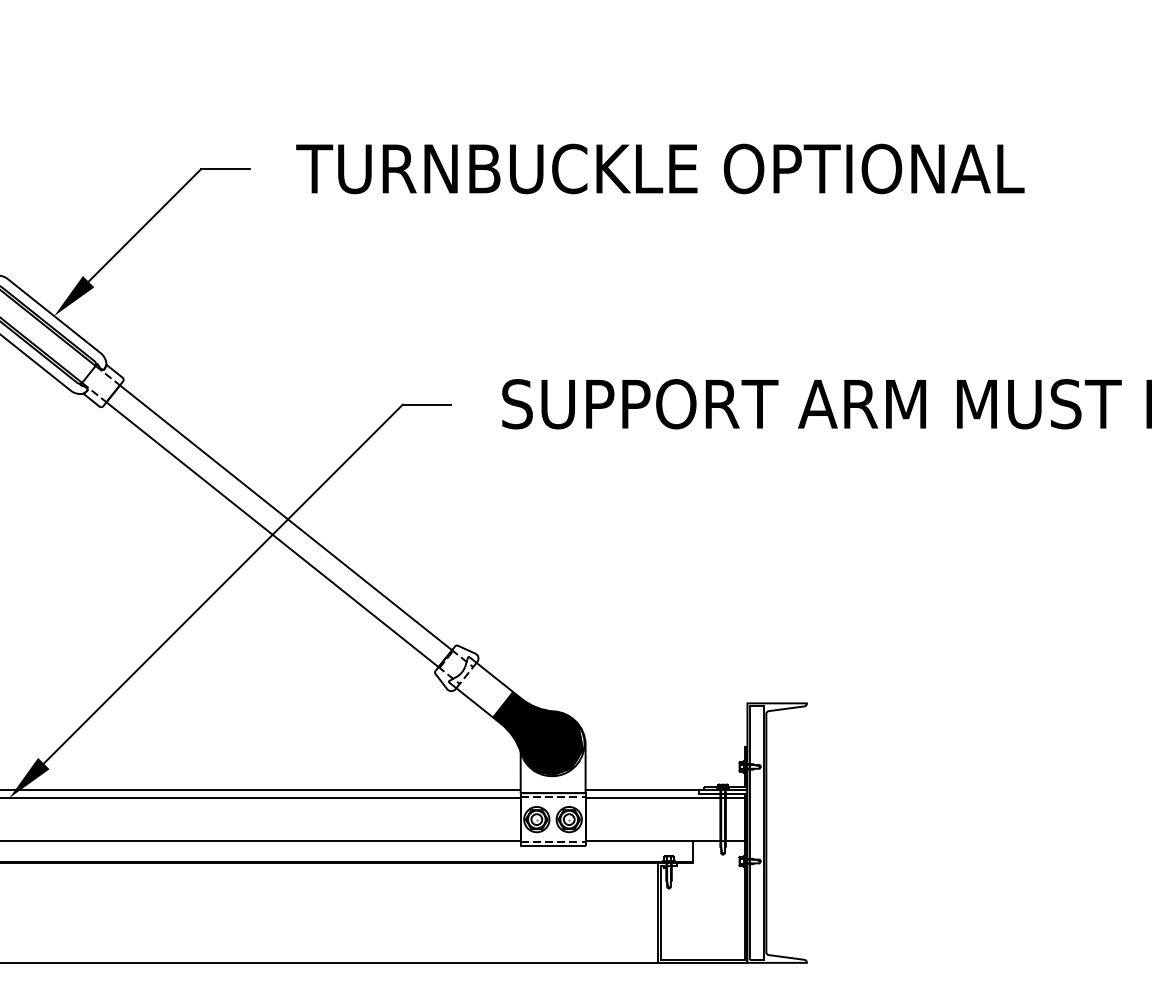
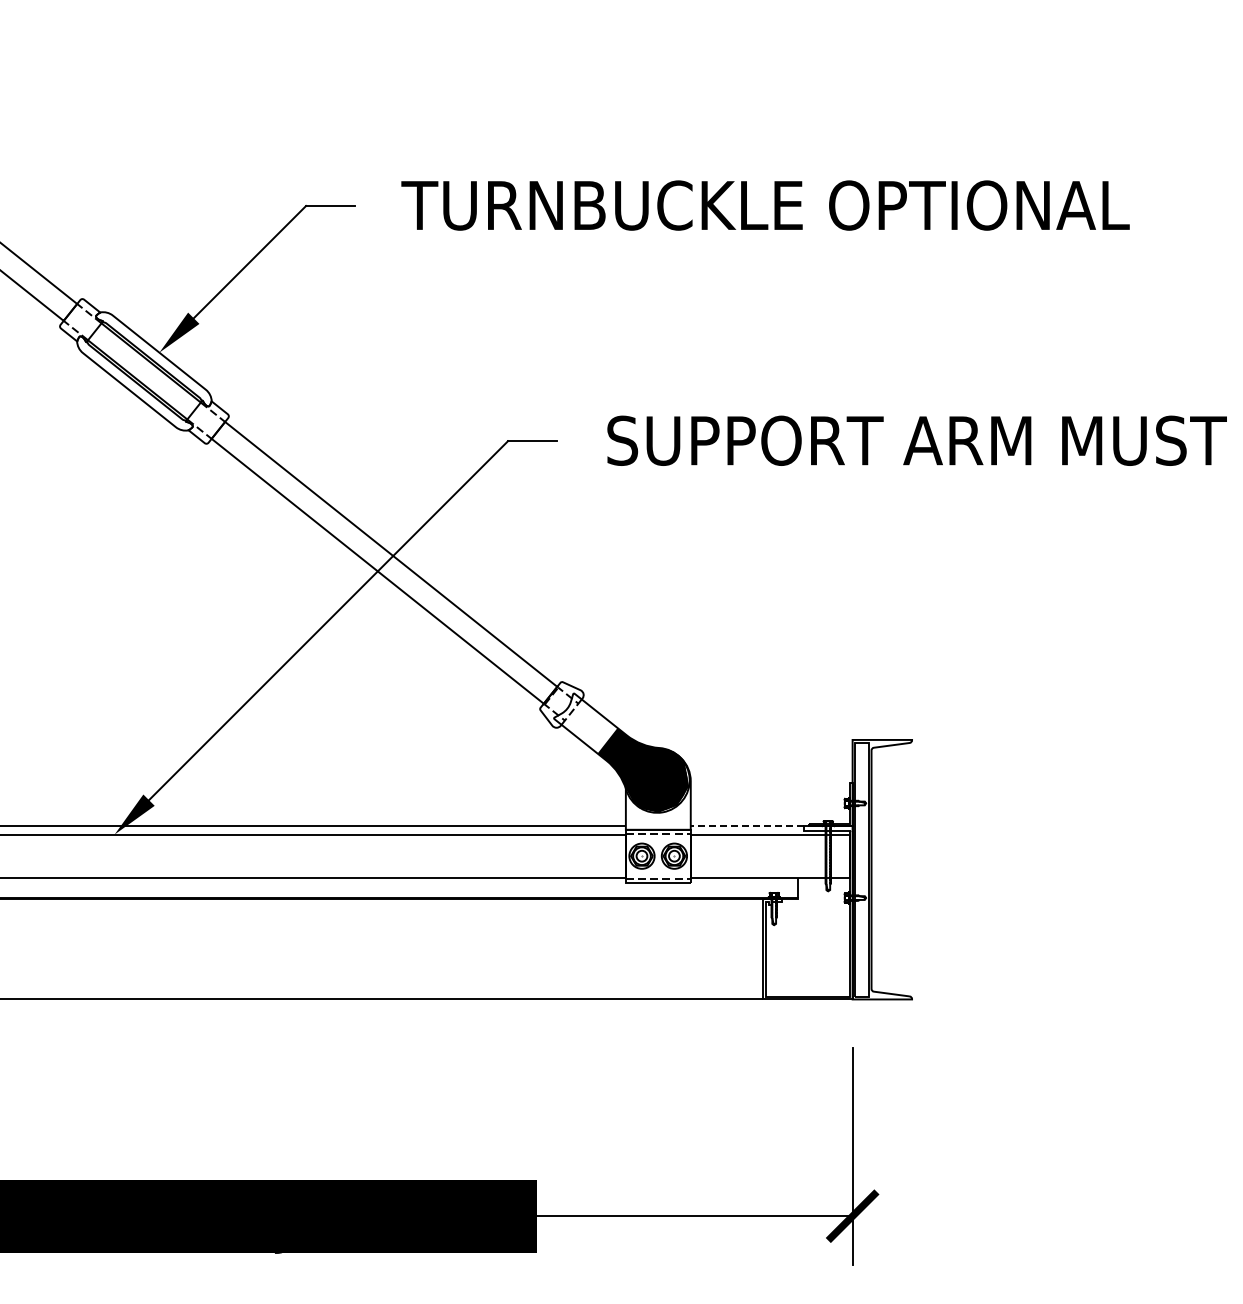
line: (642, 789) -> (747, 826), solid -> dashed

